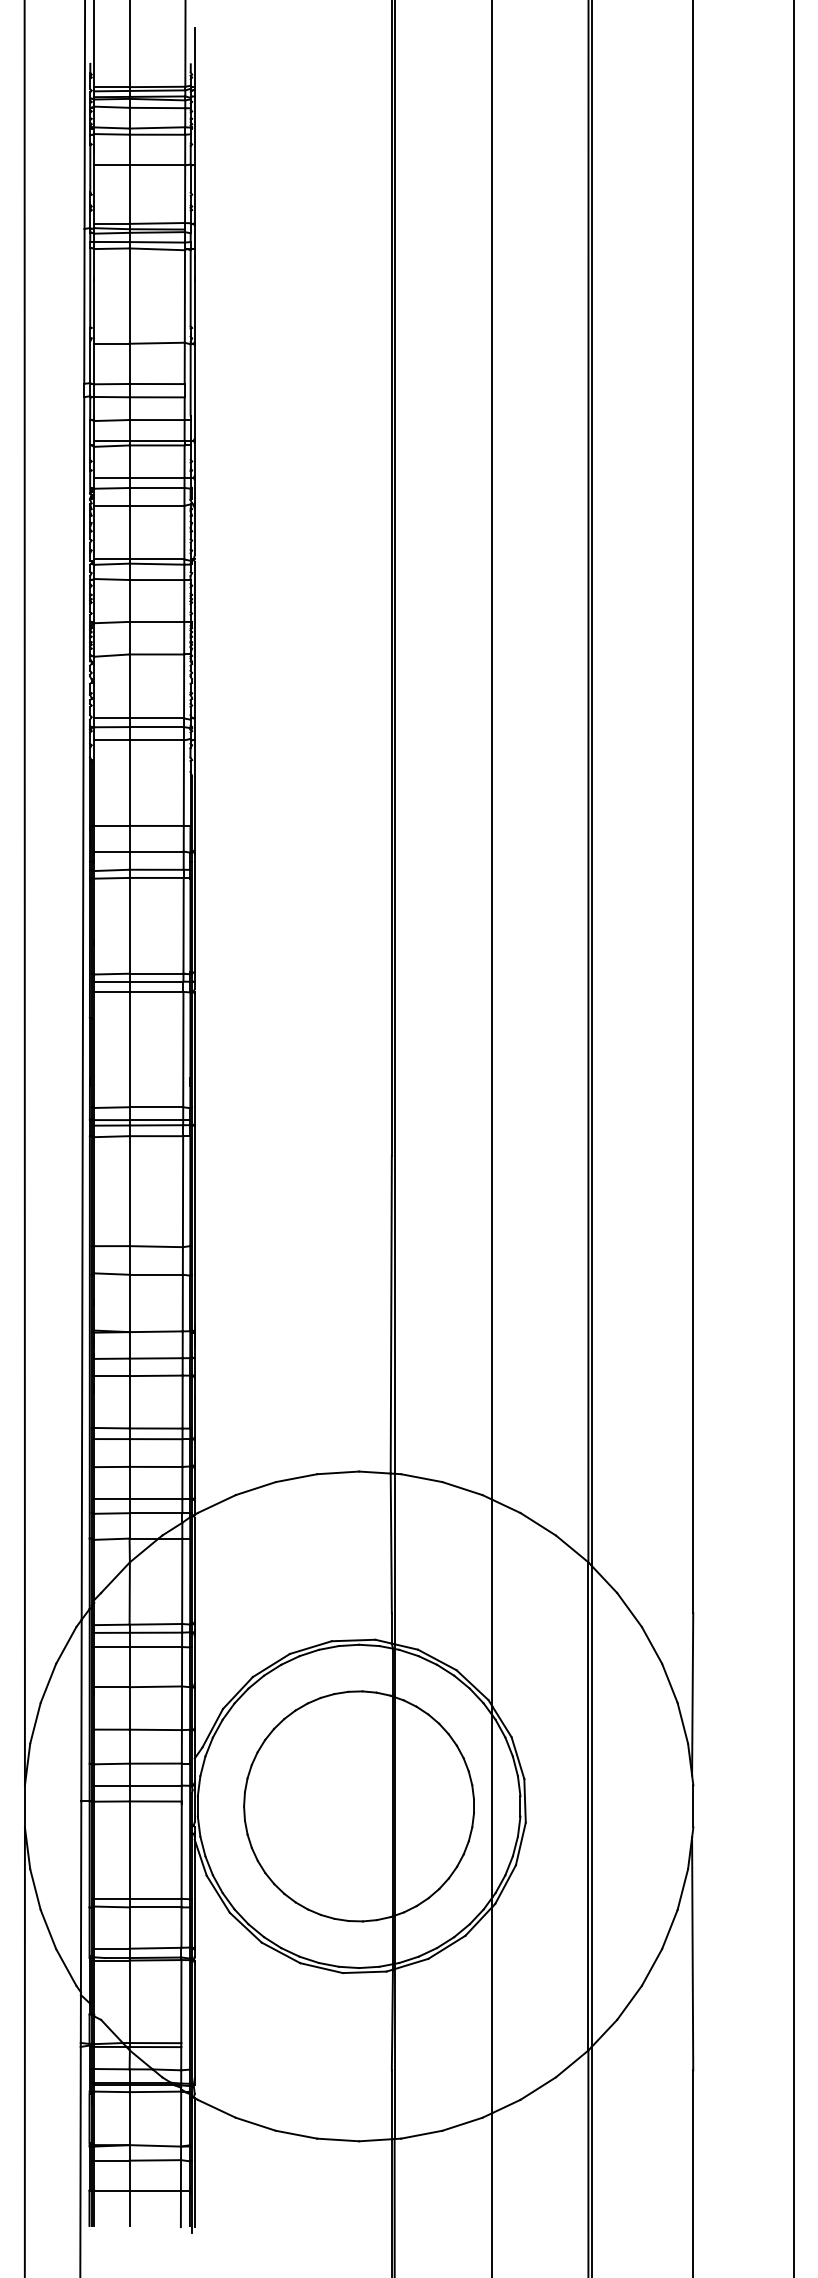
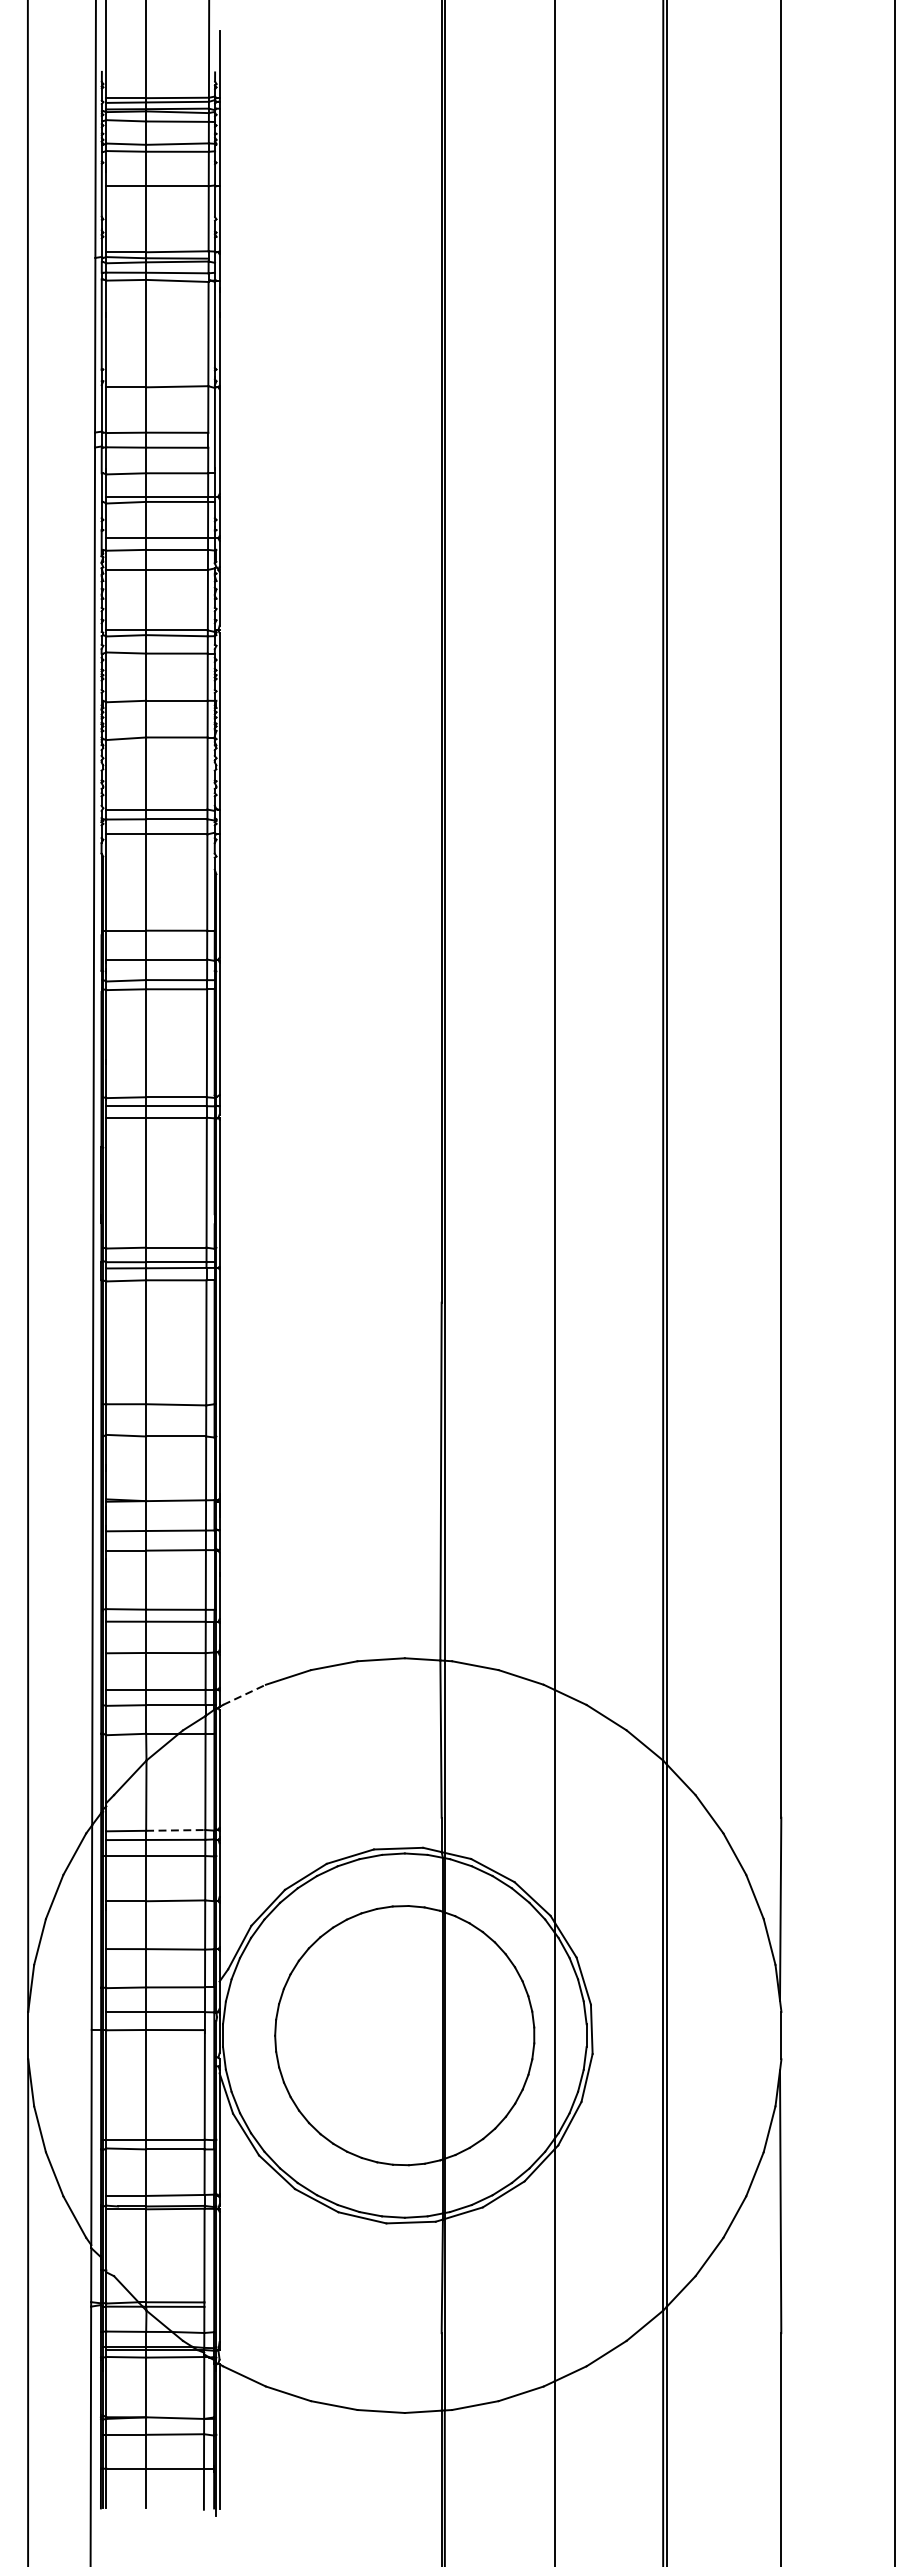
line: (217, 1503) -> (245, 1694), solid -> dashed
line: (156, 1624) -> (176, 1830), solid -> dashed

